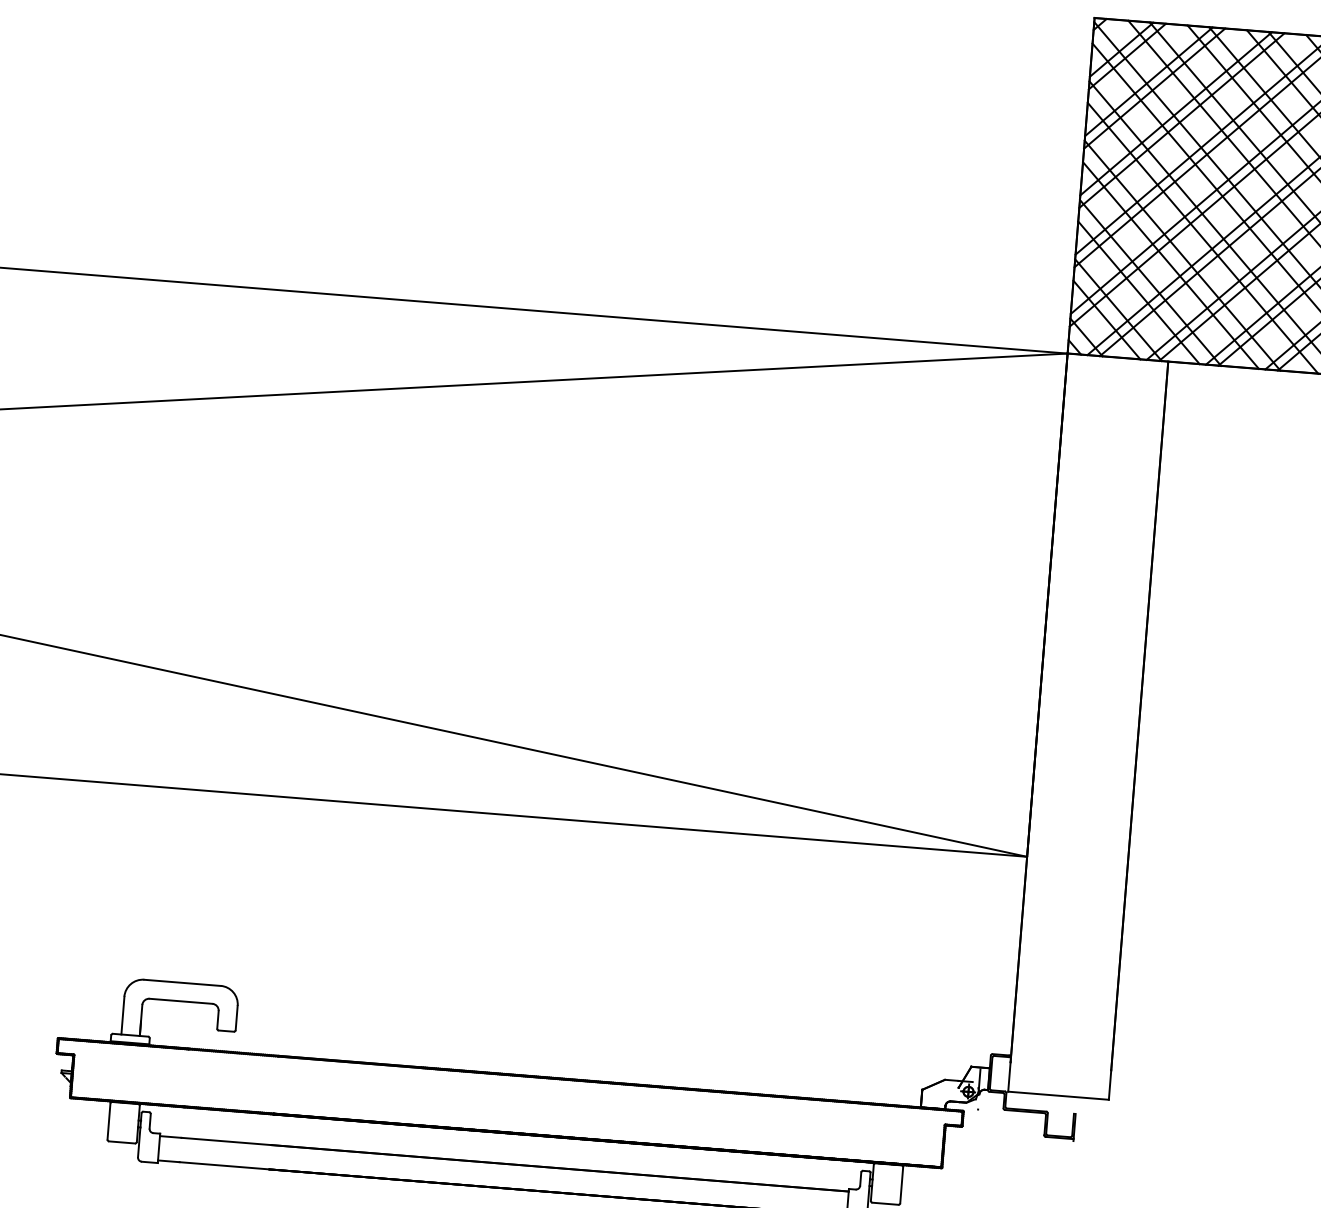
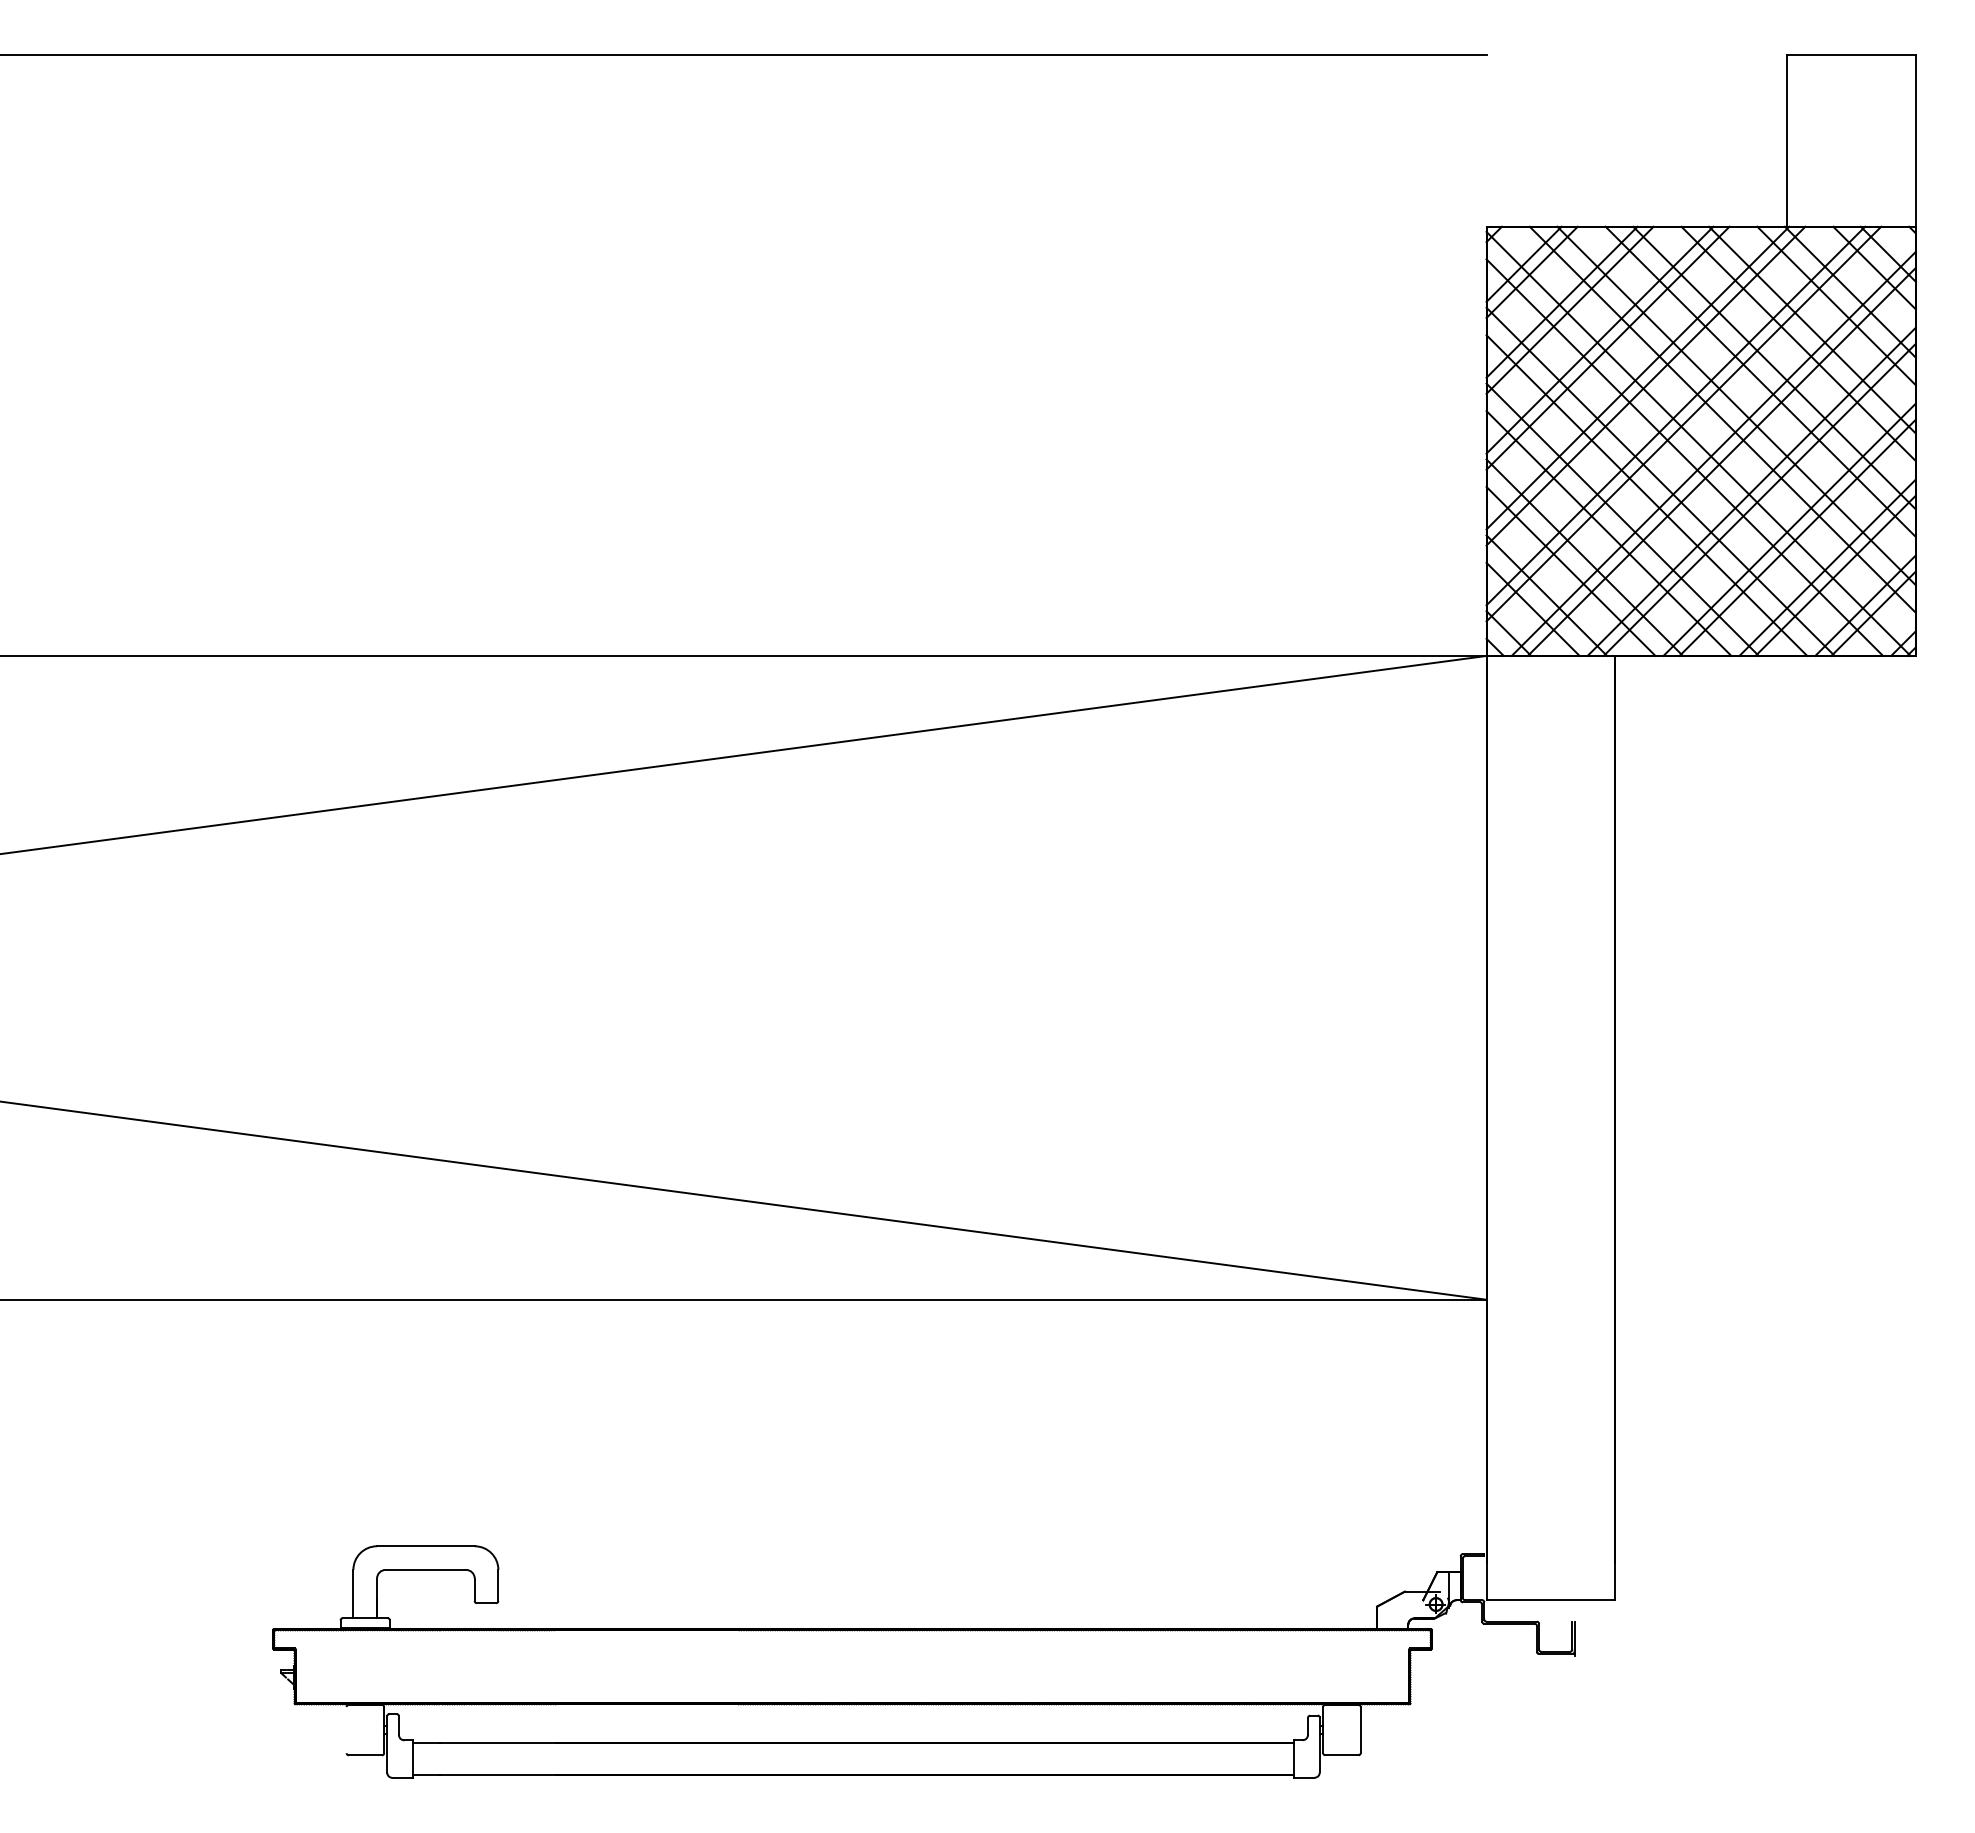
line: (108, 1121) -> (346, 1730), removed

